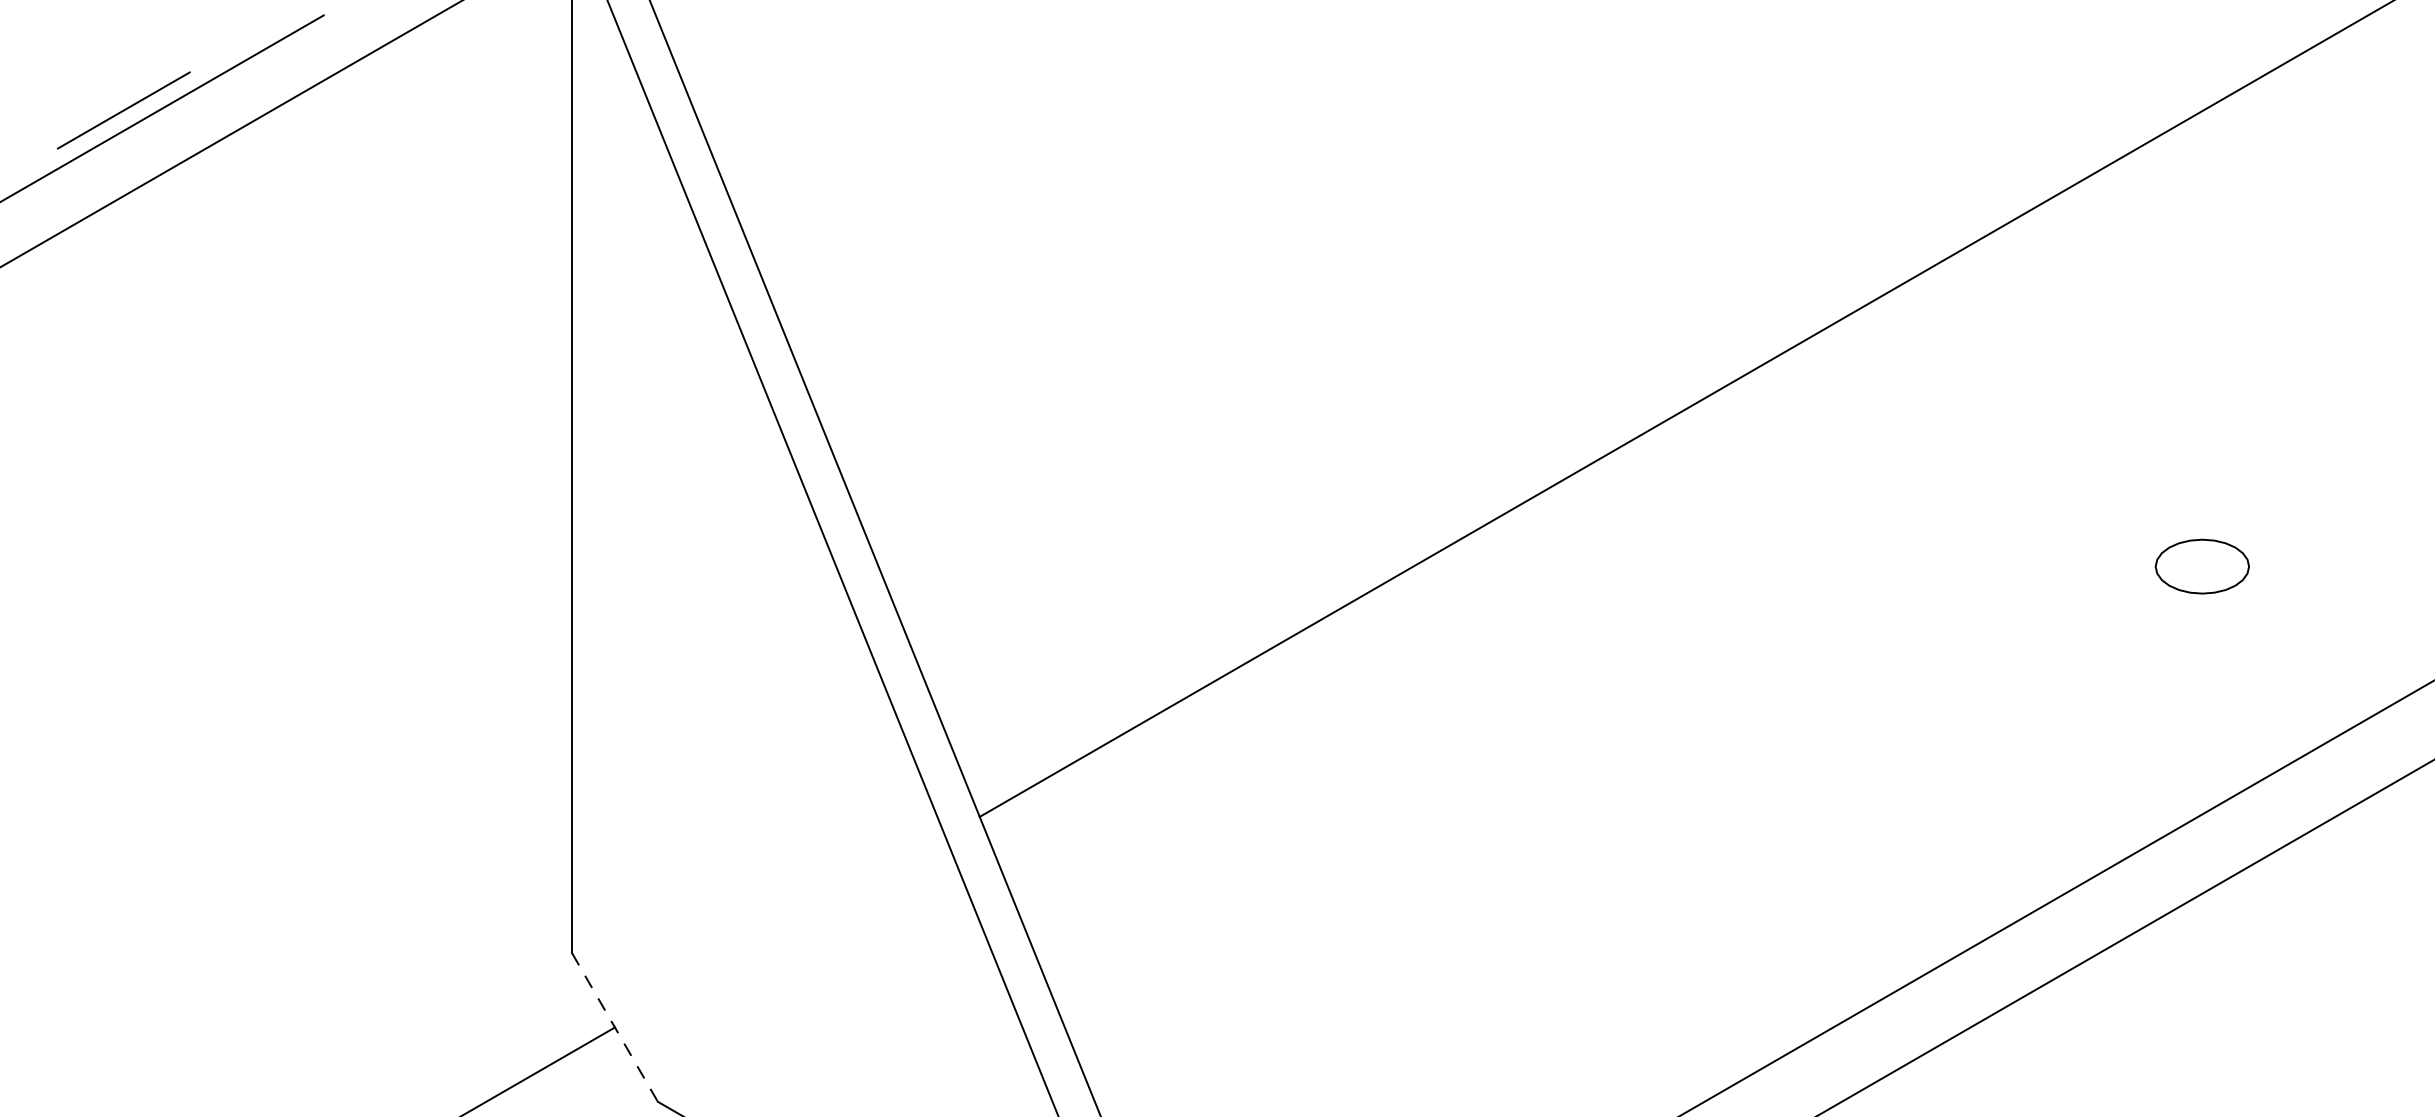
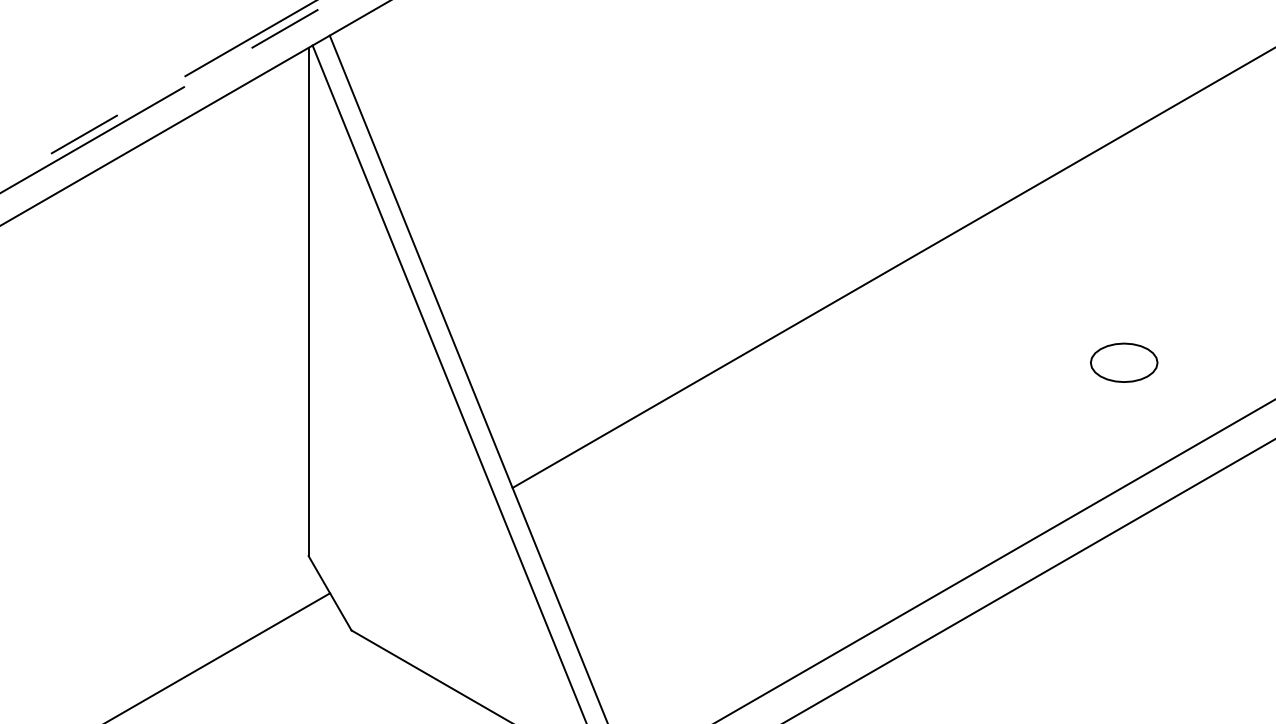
part: (2202, 566) -> (1124, 362), size x1.43
line: (615, 1027) -> (330, 593), dashed -> solid

